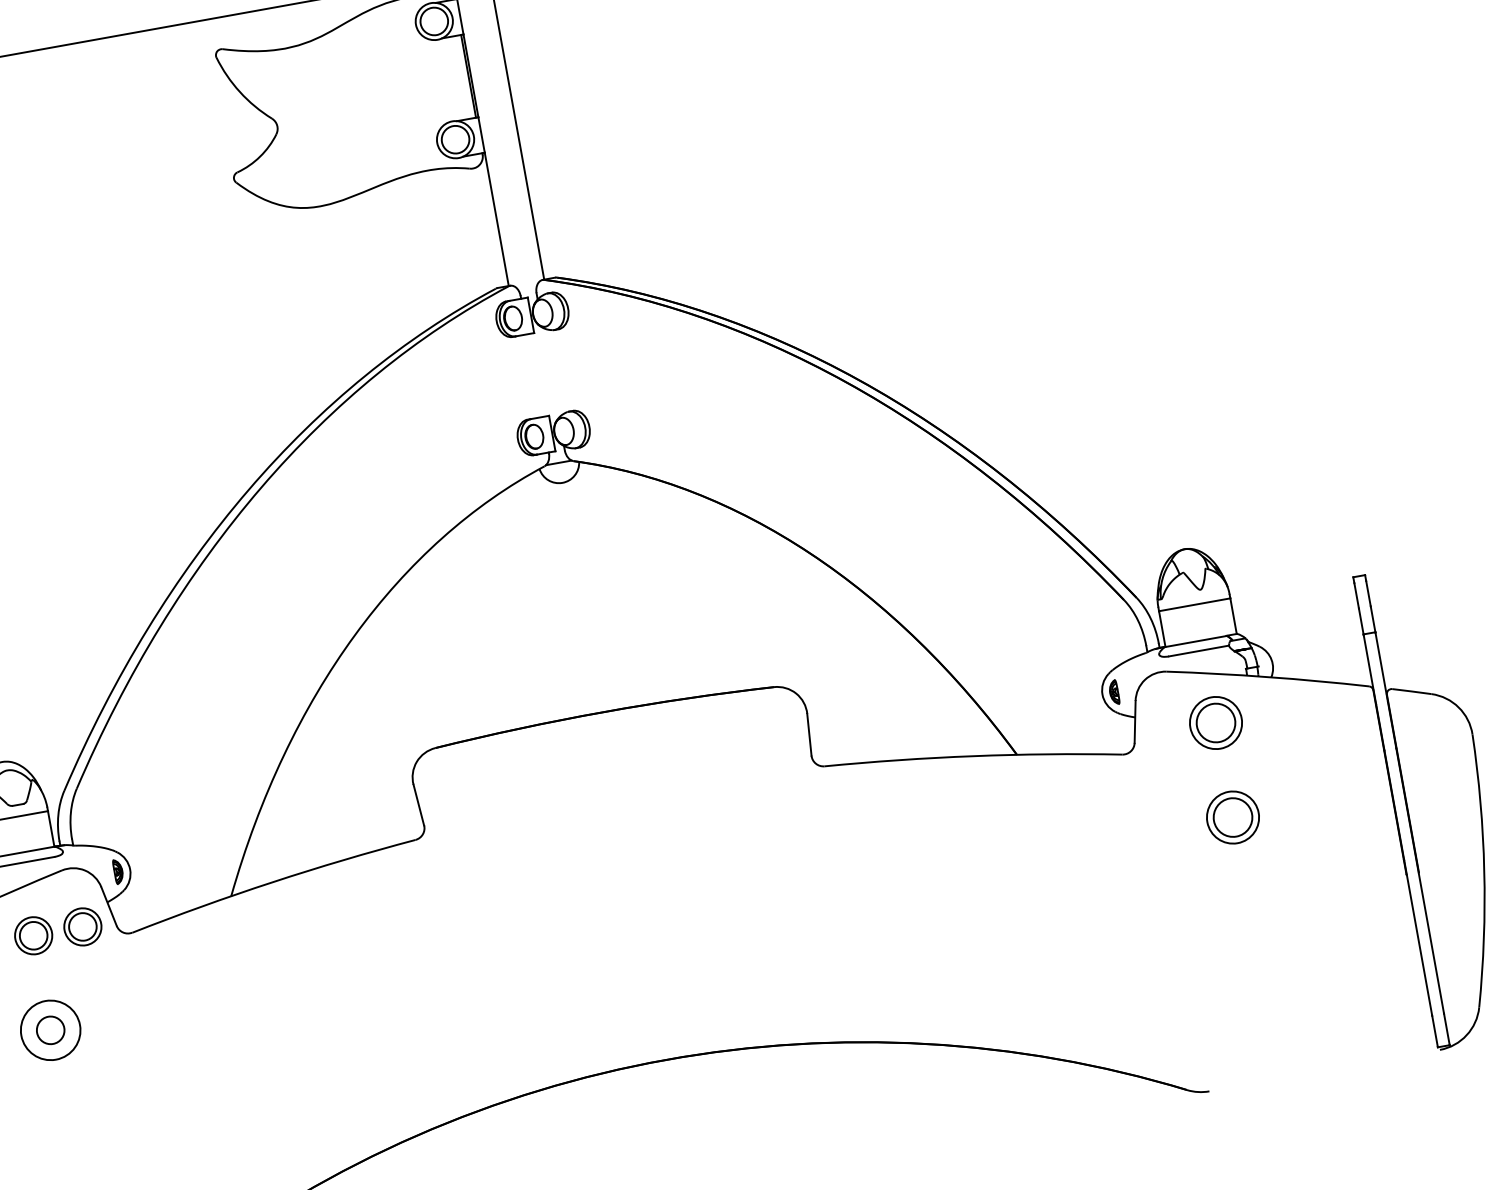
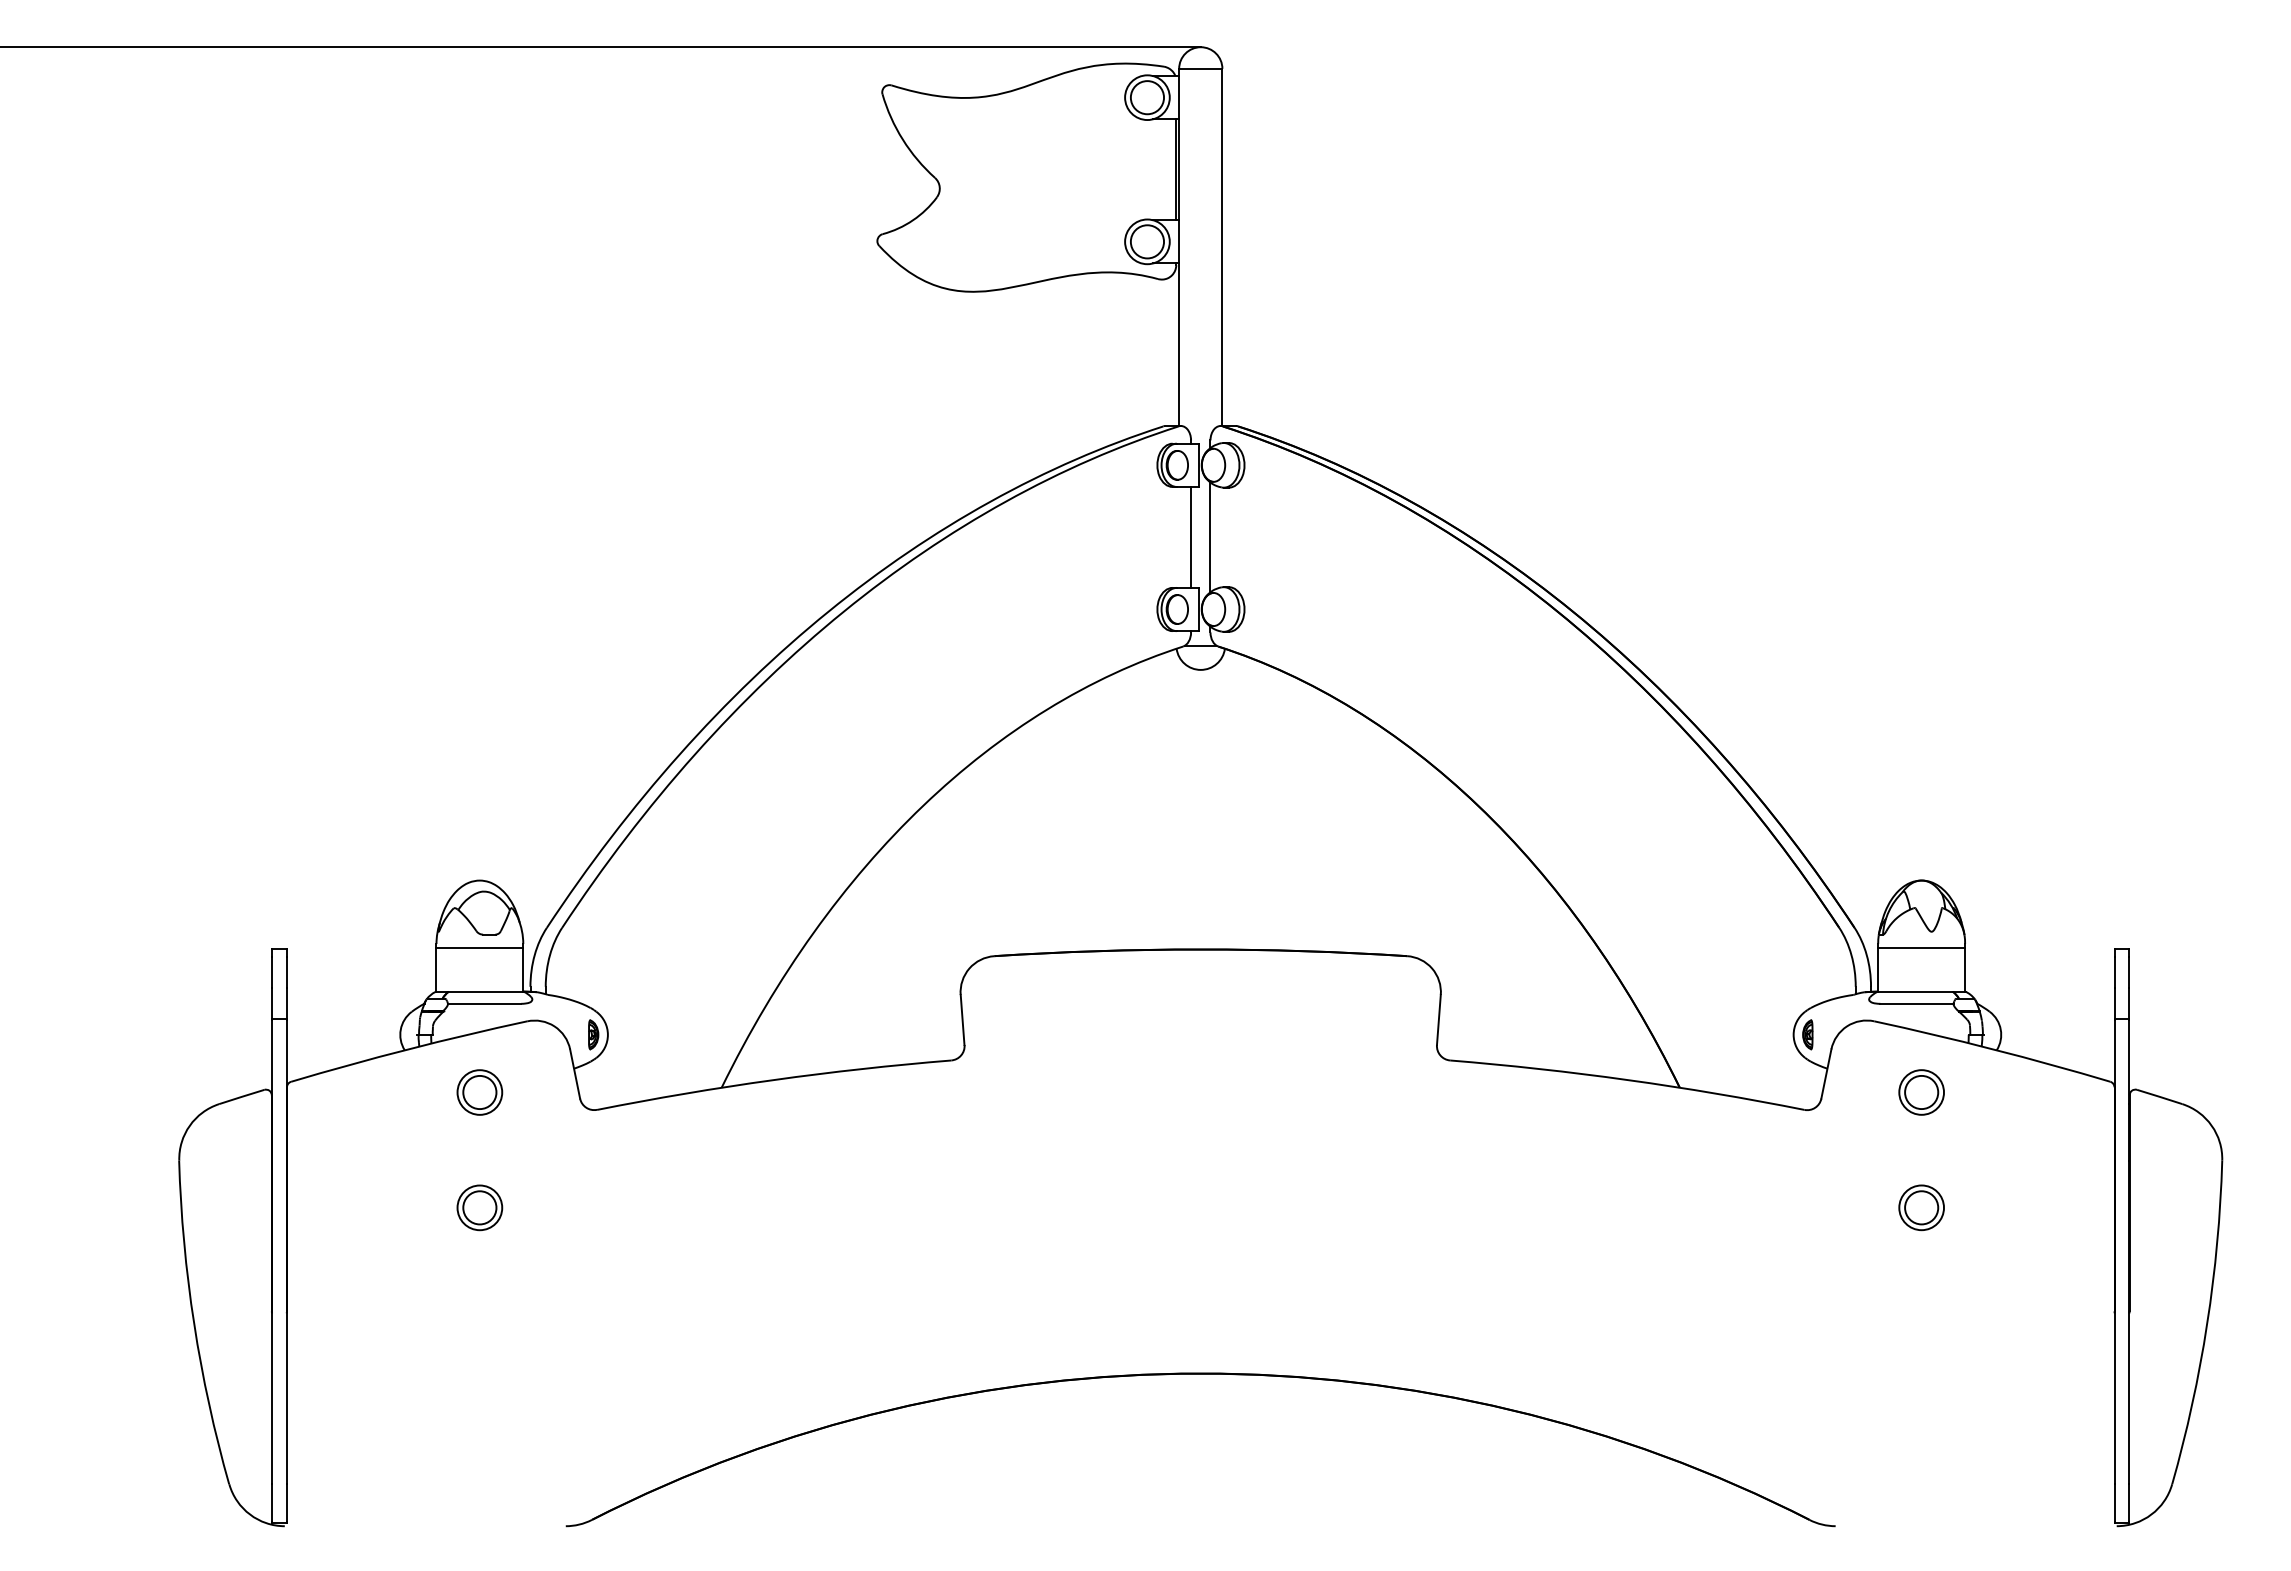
line: (550, 372) -> (1210, 537), added
line: (535, 374) -> (1191, 536), added
part: (1215, 723) -> (1921, 1092), size x0.71
part: (1232, 817) -> (1921, 1207), size x0.71
part: (82, 926) -> (539, 1092), removed
circle: (50, 1030) -> (479, 1207), size x0.62

